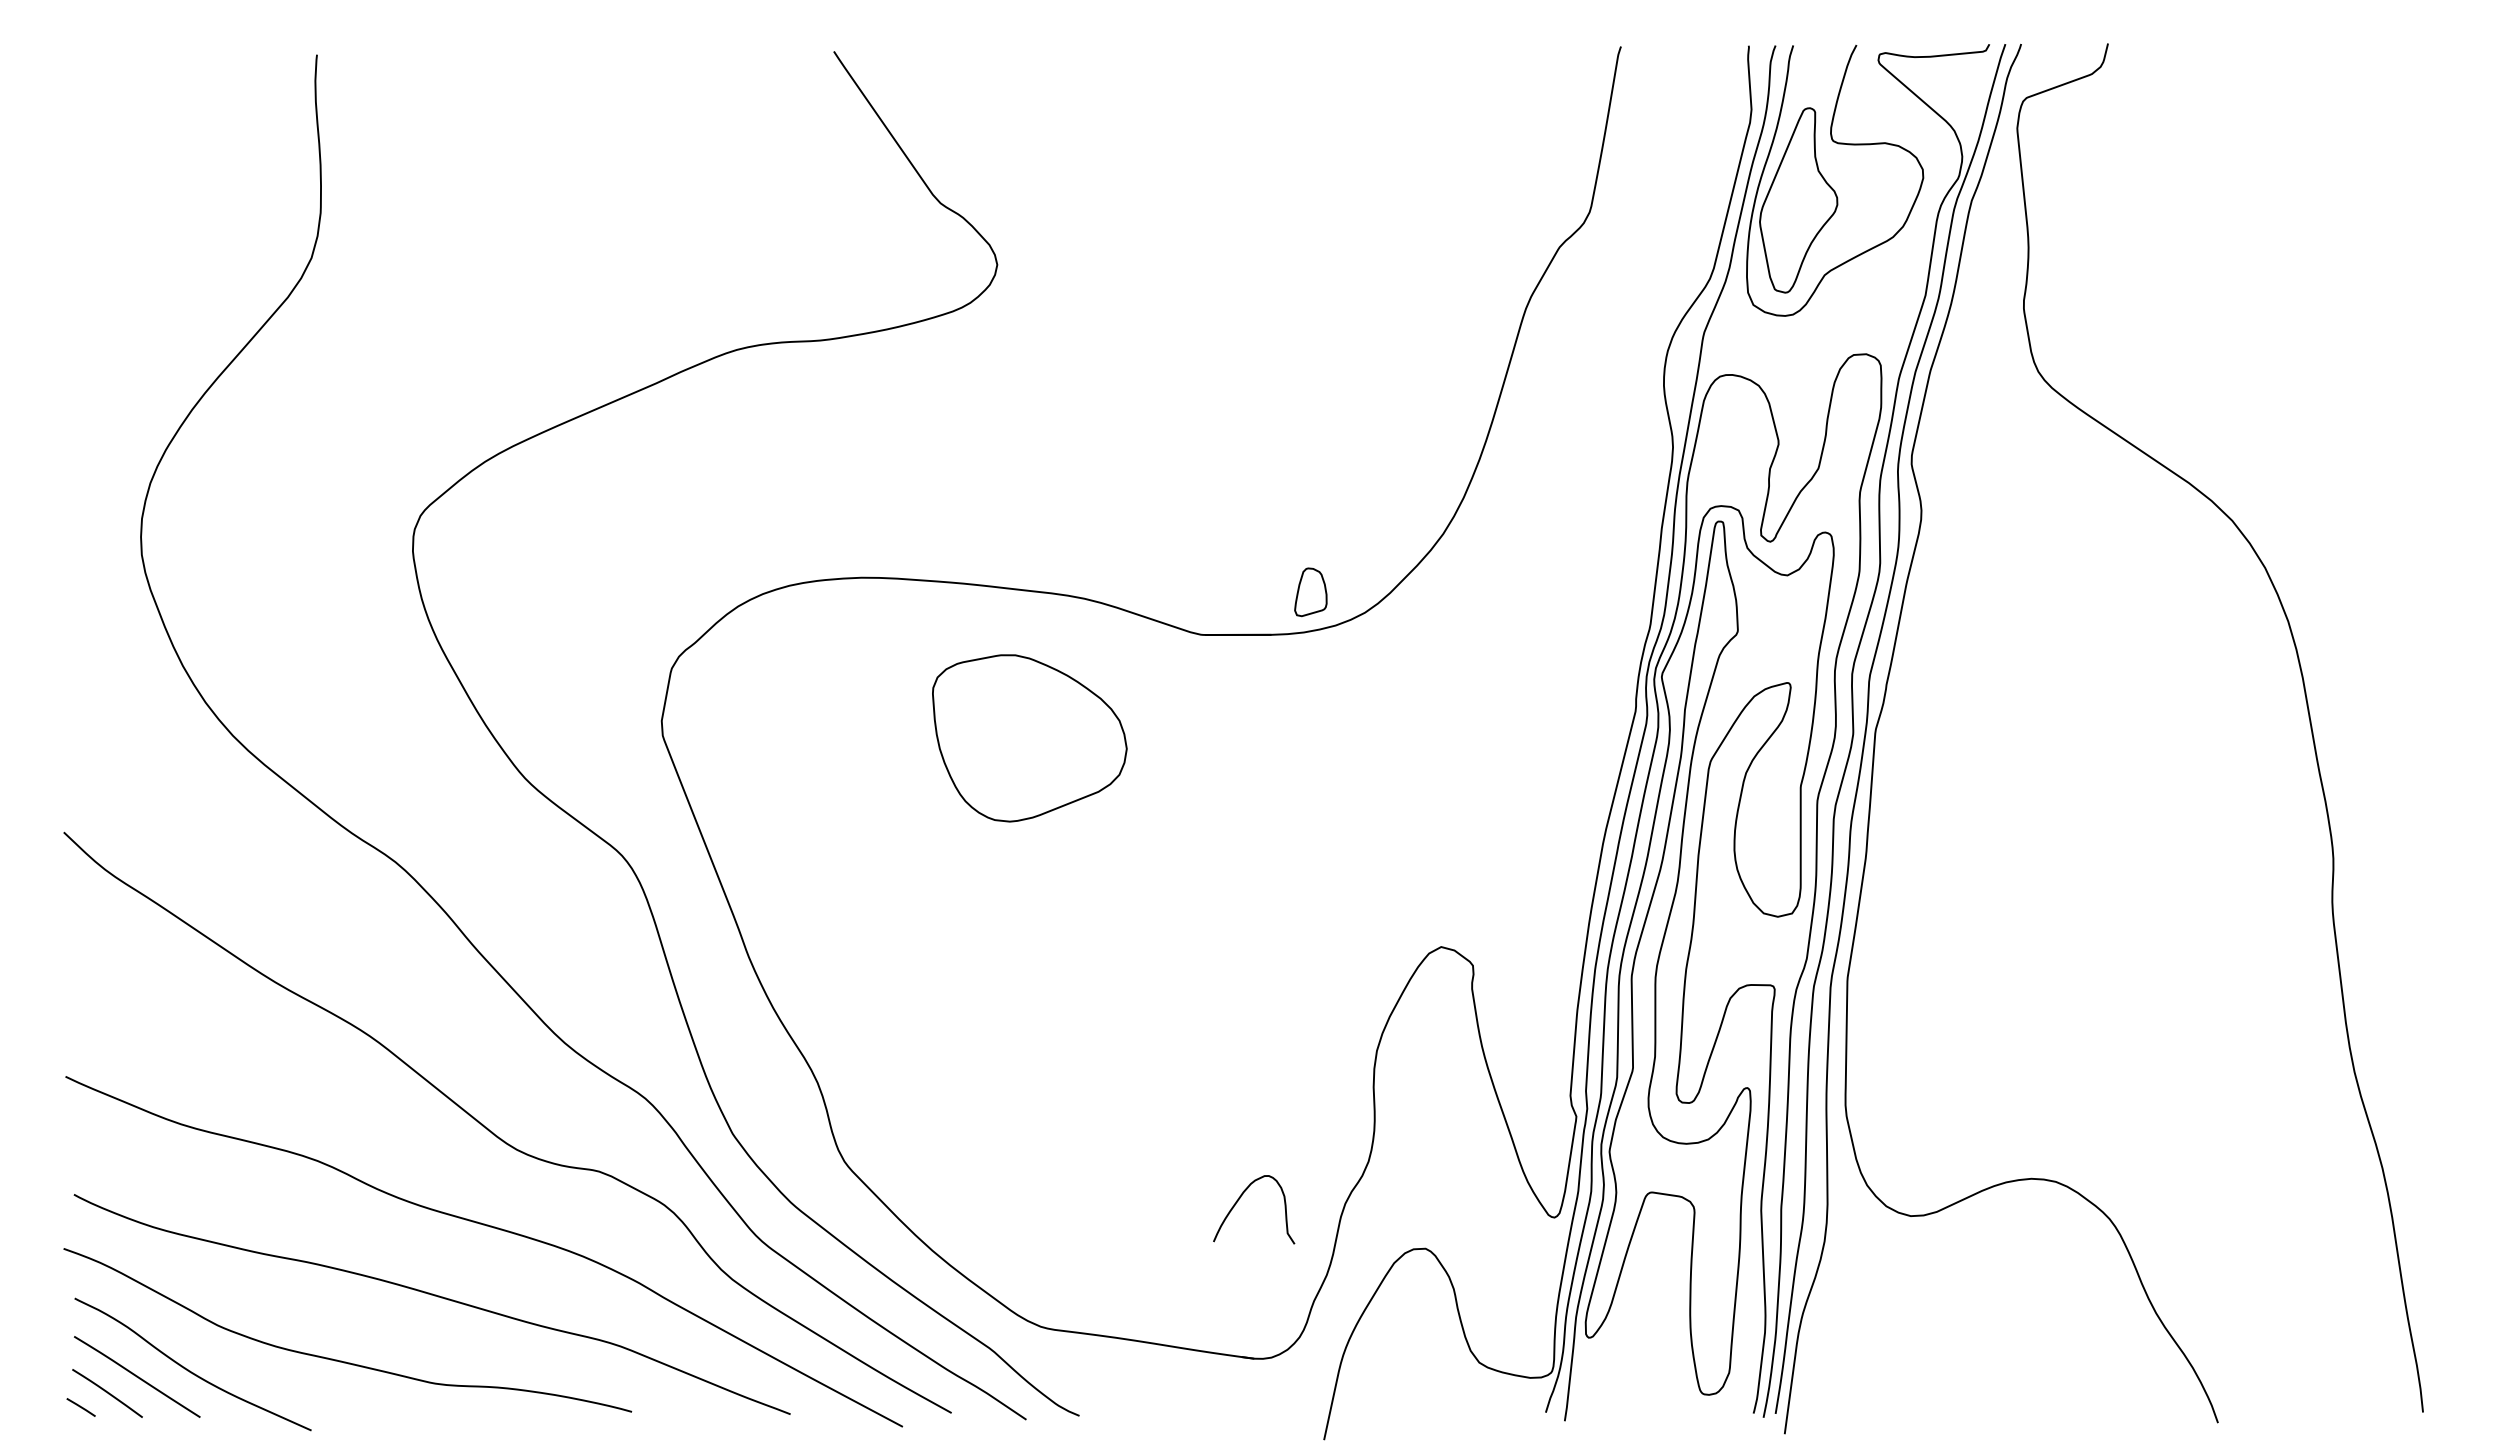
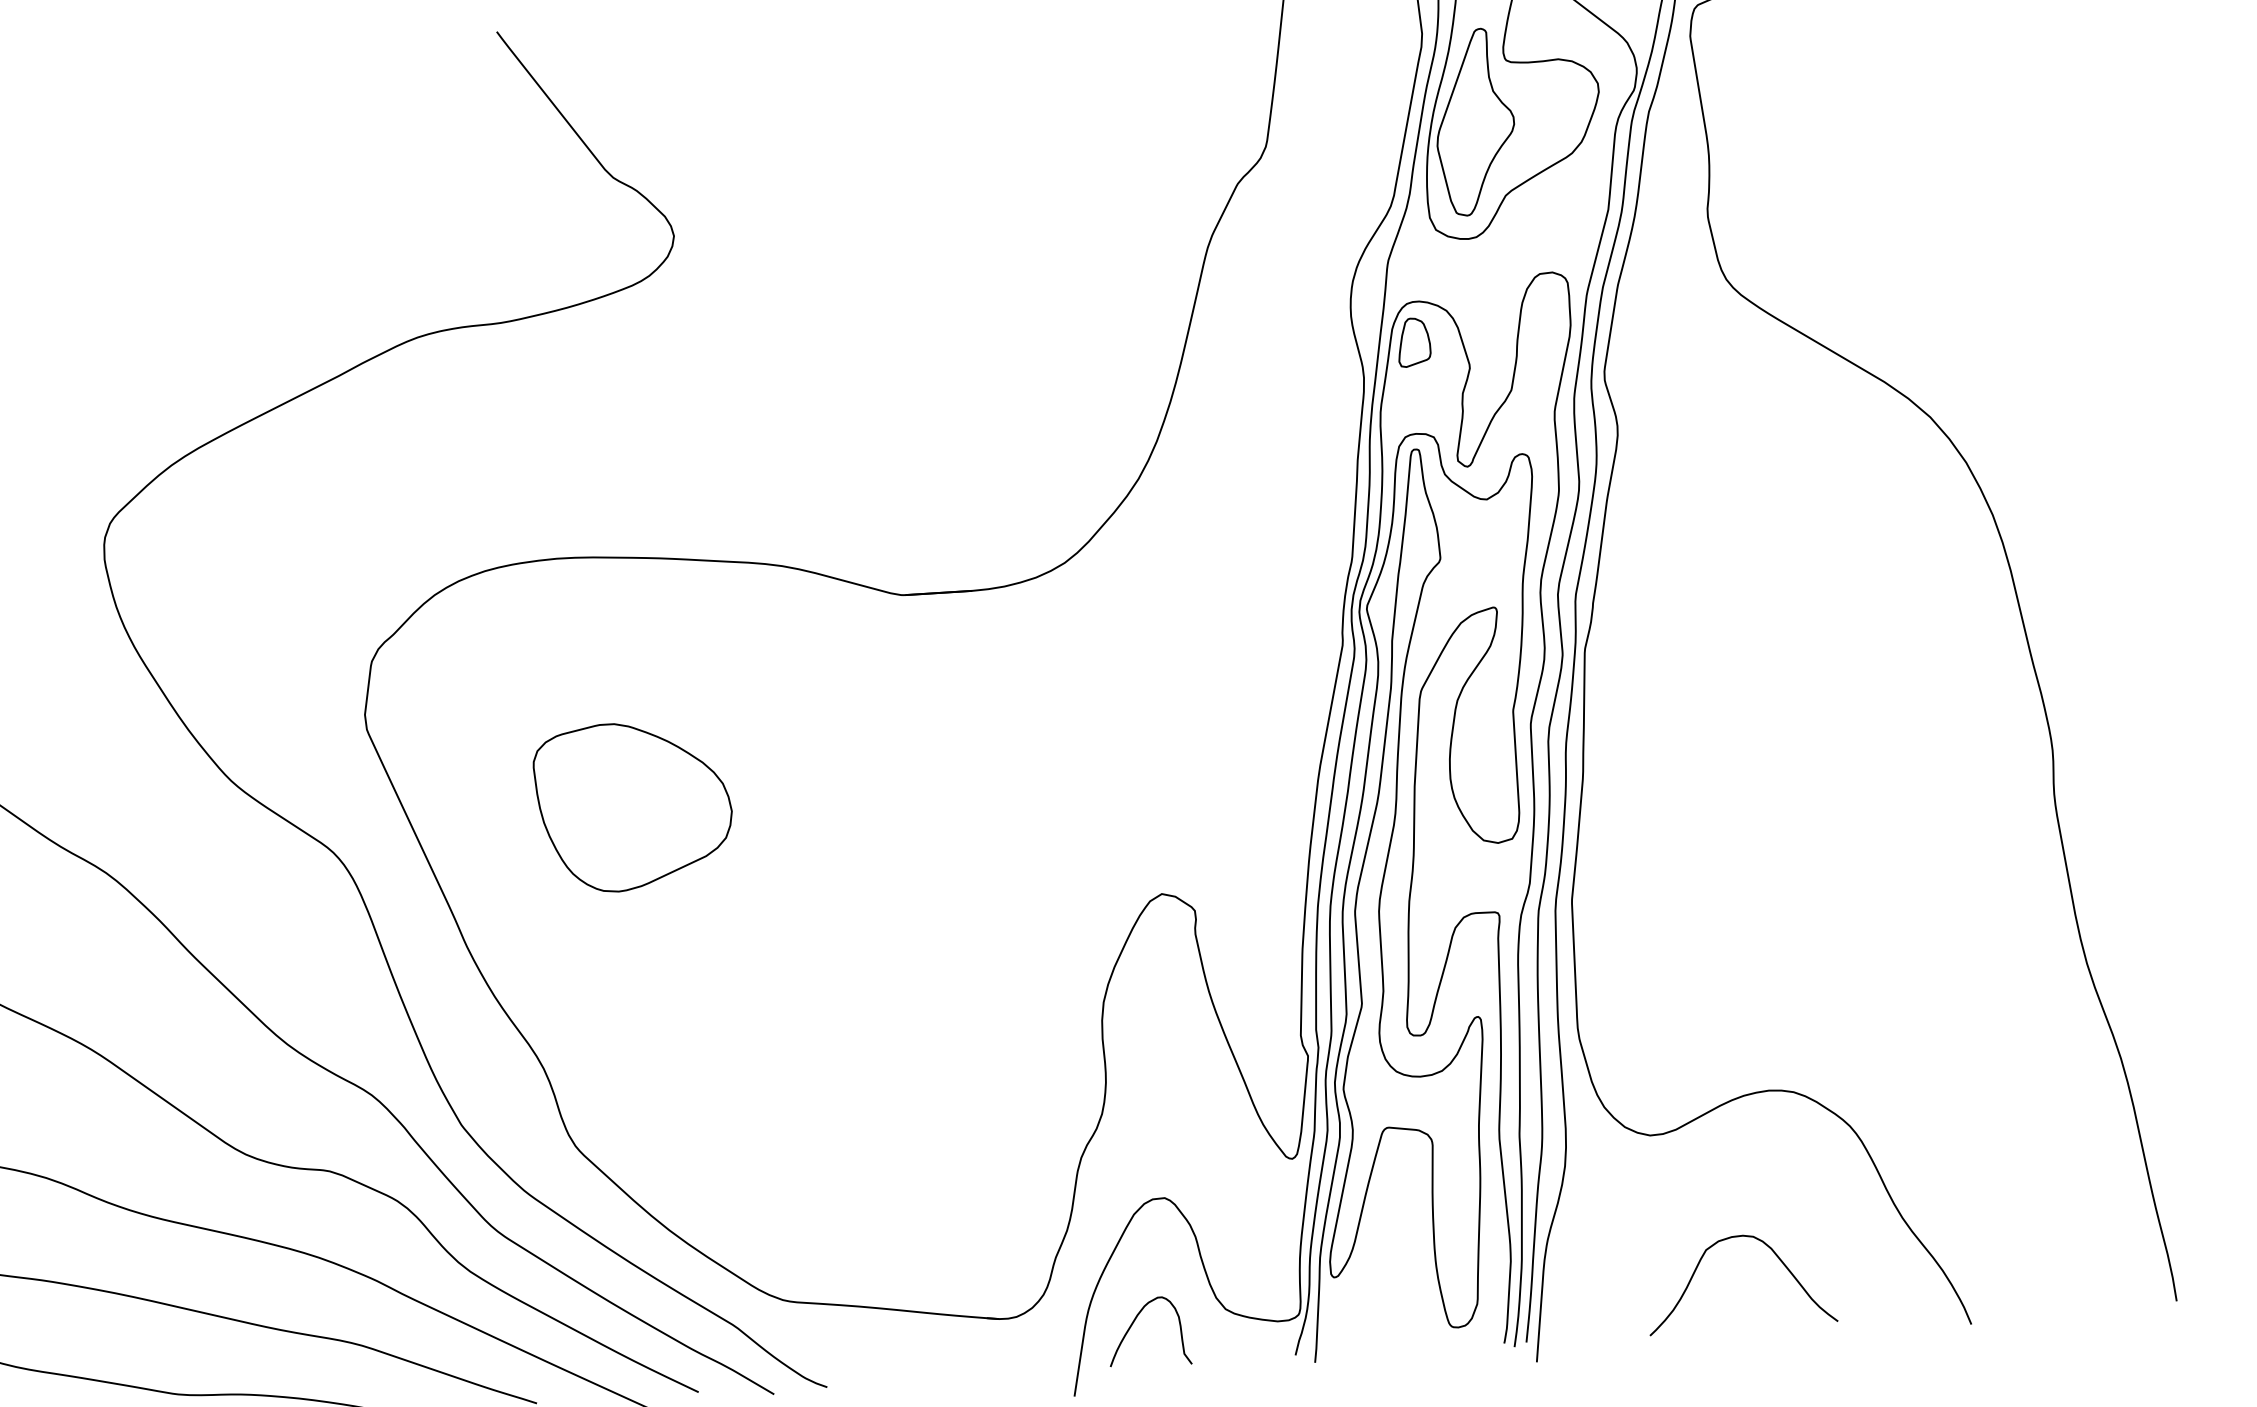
part: (1310, 592) -> (1413, 342), moved
part: (1029, 738) -> (633, 806), moved
curve: (1241, 1197) -> (1135, 1320), moved
curve: (2027, 1342) -> (1775, 1255), added

